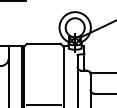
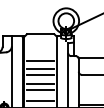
line: (43, 75) -> (40, 60), added
line: (43, 86) -> (40, 69), added
line: (43, 93) -> (40, 74), added

